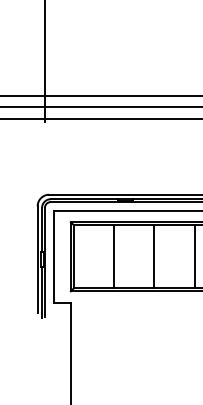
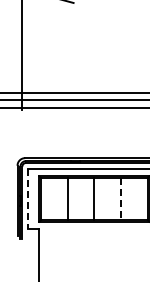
line: (54, 257) -> (28, 199), solid -> dashed
line: (195, 257) -> (121, 199), solid -> dashed

